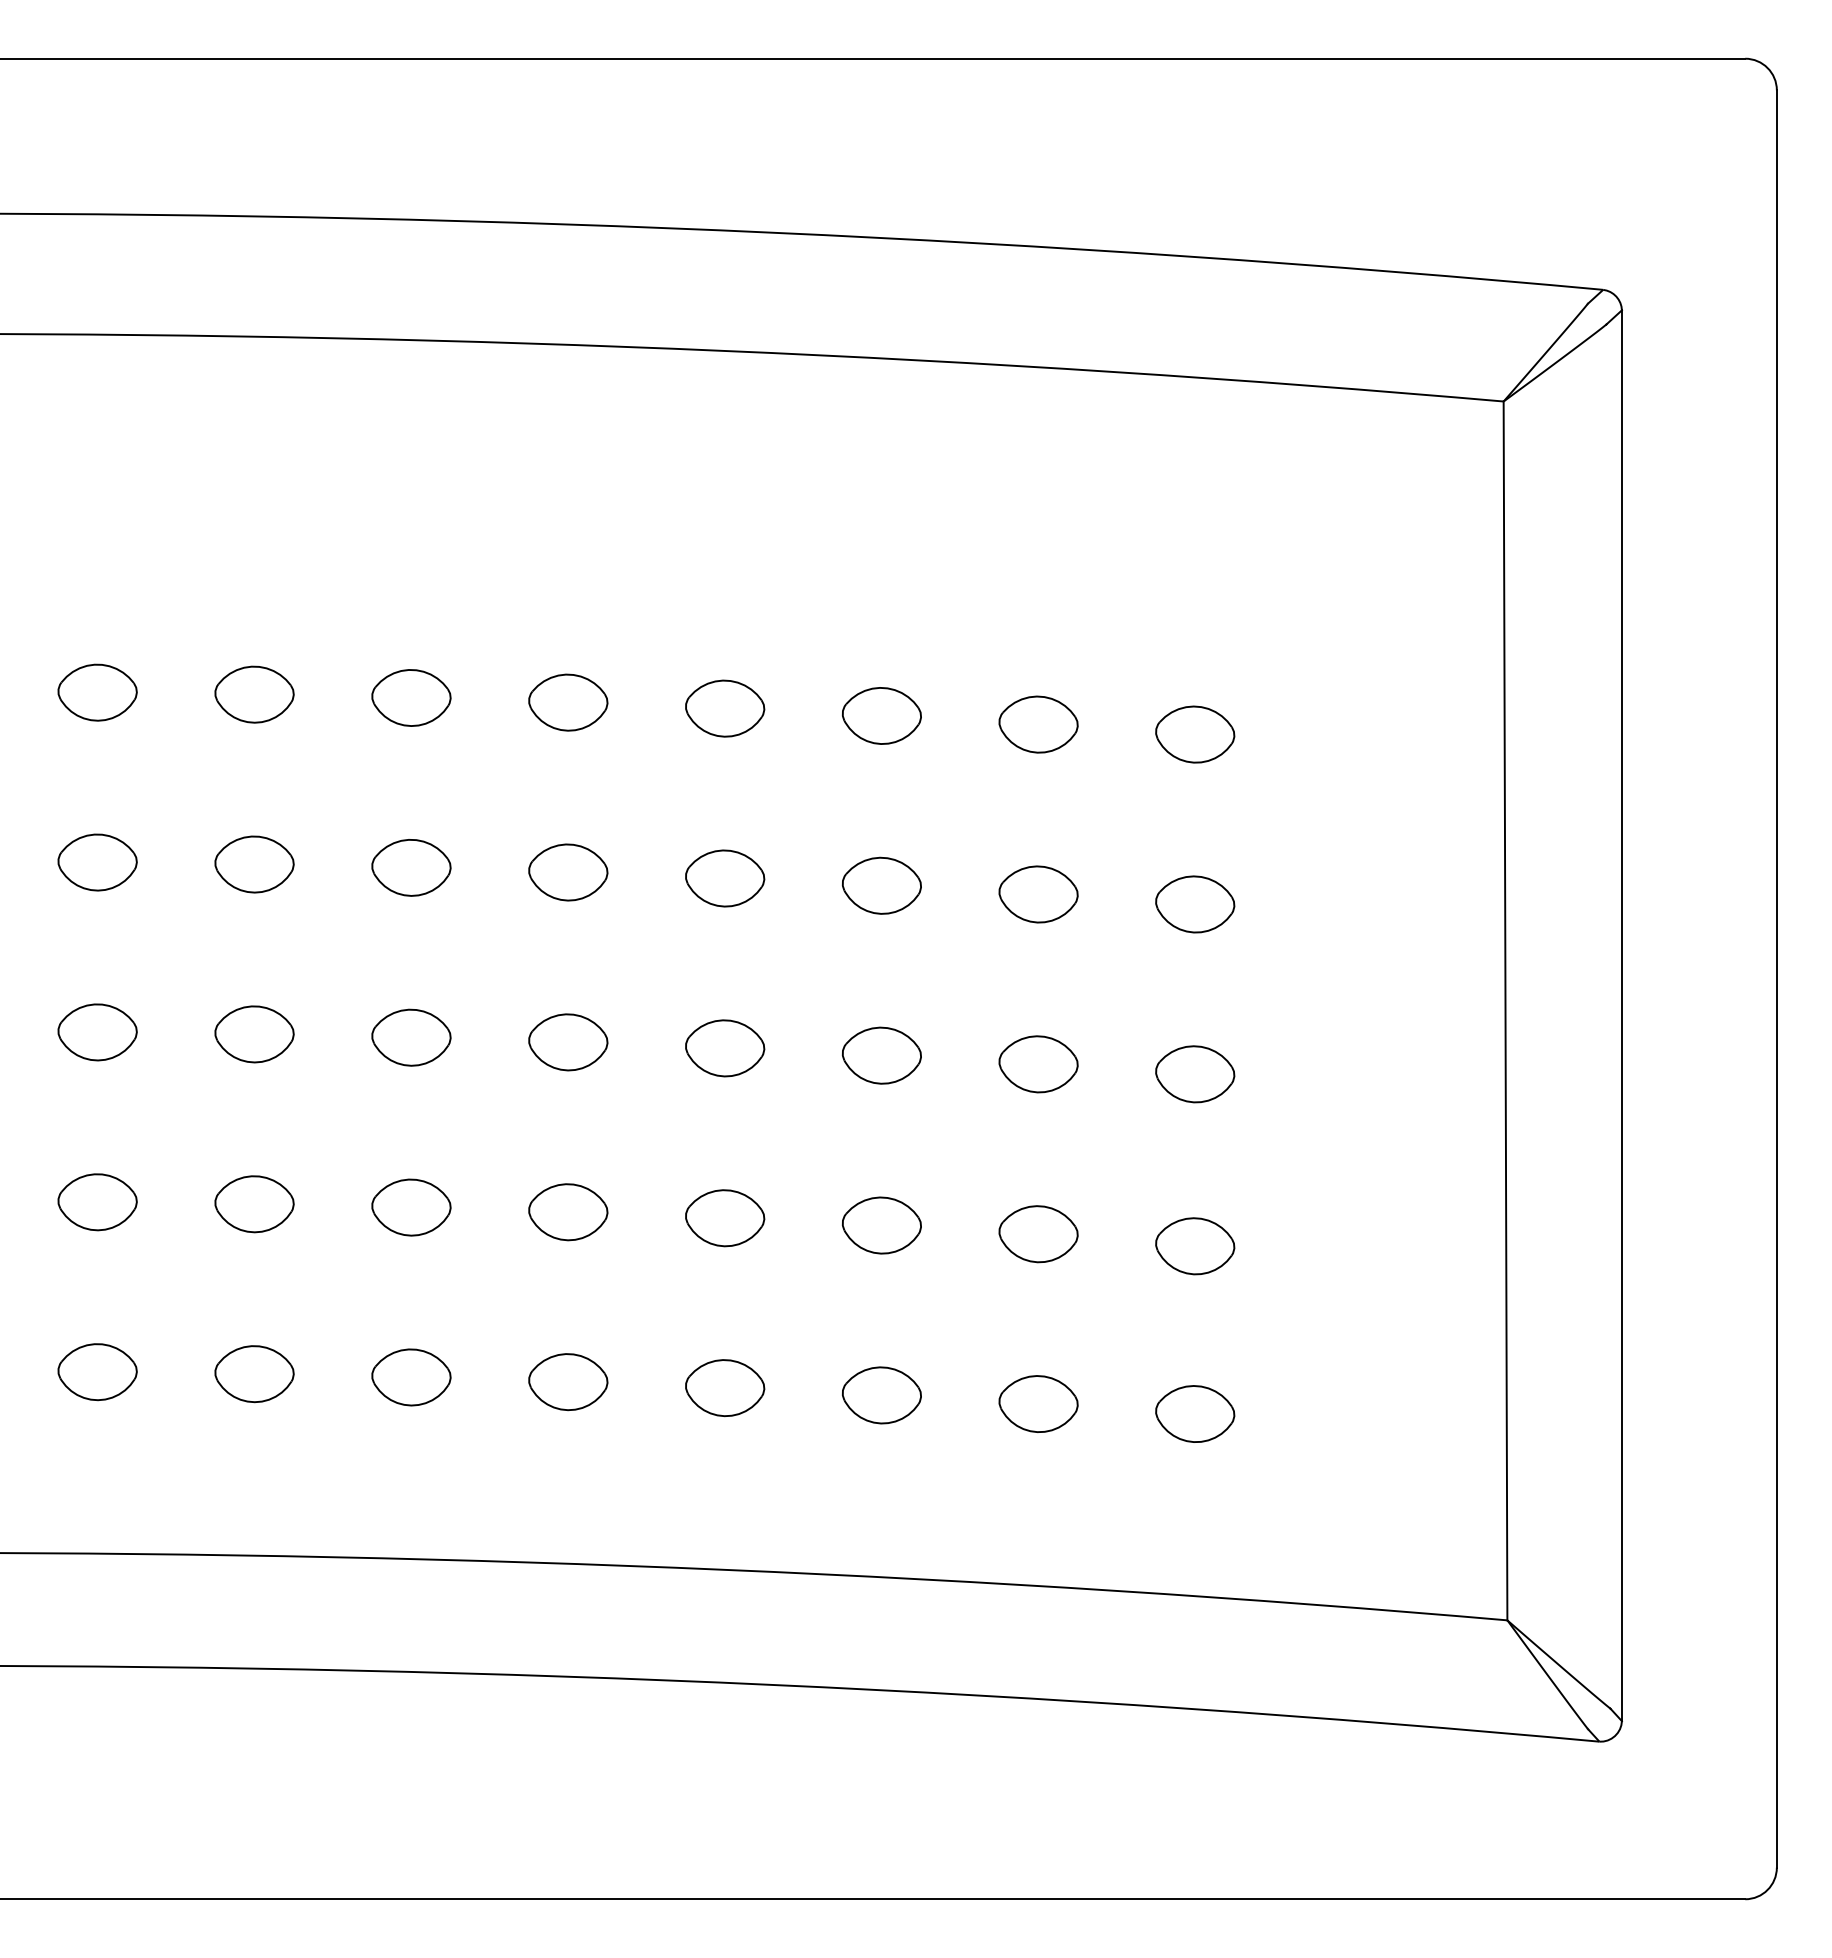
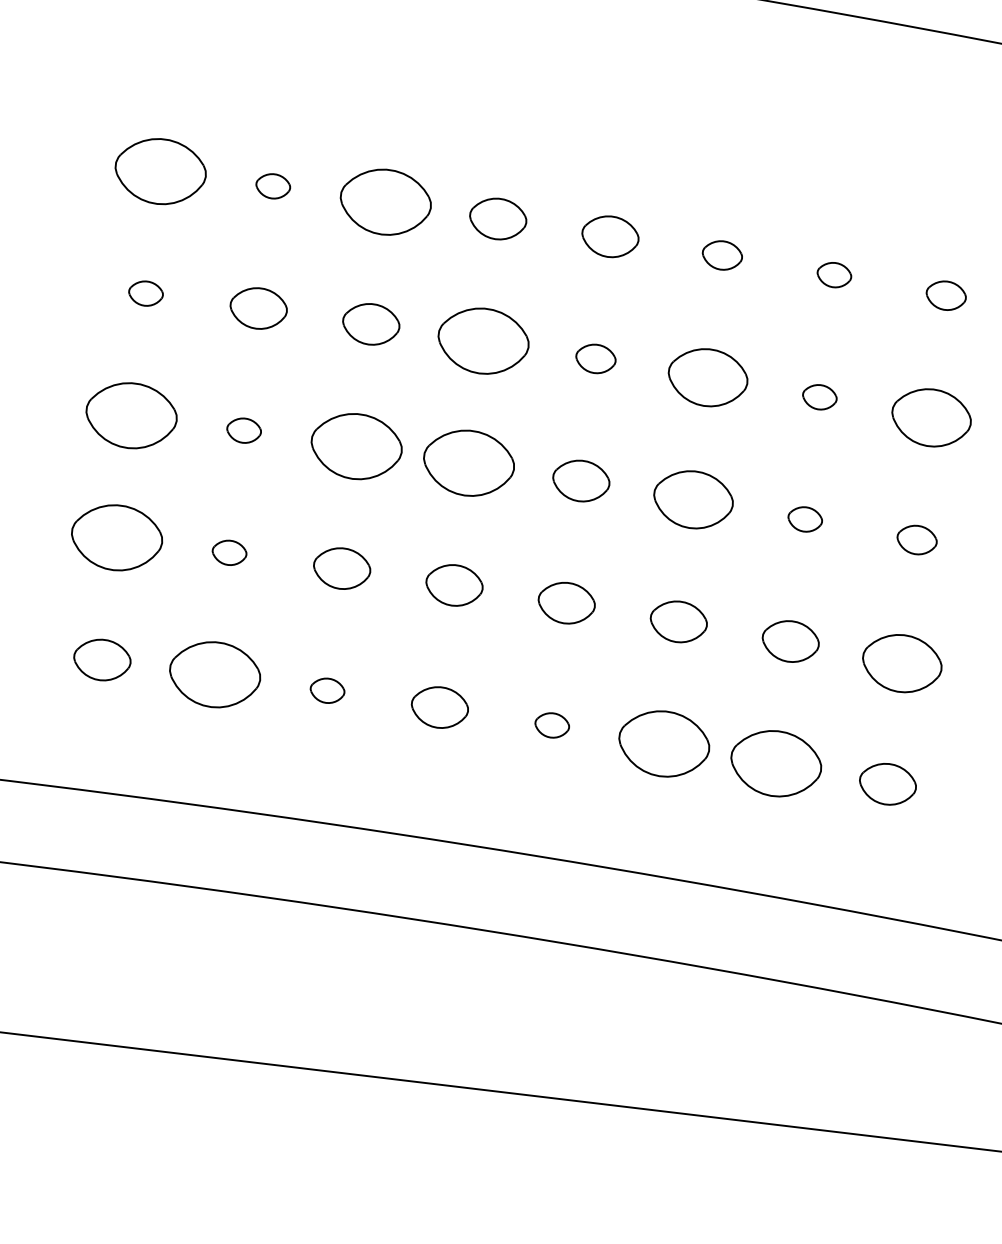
part: (97, 692) -> (160, 171), size x1.6
part: (254, 694) -> (273, 186), size x0.6
part: (411, 697) -> (385, 201), size x1.6
part: (881, 715) -> (722, 255), size x0.7
part: (1038, 724) -> (834, 275), size x0.6
part: (1195, 734) -> (946, 295), size x0.7
part: (97, 862) -> (145, 293), size x0.6
part: (568, 872) -> (483, 341), size x1.6
part: (725, 878) -> (596, 358), size x0.7
part: (881, 885) -> (707, 377), size x1.4
part: (1038, 894) -> (819, 397), size x0.6
part: (1195, 904) -> (931, 417), size x1.4
part: (97, 1032) -> (131, 415), size x1.6
part: (254, 1034) -> (244, 430), size x0.6
part: (411, 1037) -> (356, 446), size x1.6
part: (568, 1042) -> (469, 463), size x1.6
part: (881, 1055) -> (693, 499), size x1.4
part: (1038, 1064) -> (805, 519), size x0.6
part: (1195, 1074) -> (917, 540), size x0.7
part: (97, 1202) -> (116, 538), size x1.6
part: (254, 1204) -> (229, 552), size x0.6
part: (1195, 1246) -> (902, 663), size x1.4
part: (254, 1374) -> (214, 675), size x1.6
part: (411, 1377) -> (327, 690), size x0.6
part: (725, 1388) -> (552, 725), size x0.6
part: (881, 1395) -> (663, 744), size x1.6
part: (1038, 1403) -> (776, 763), size x1.6

